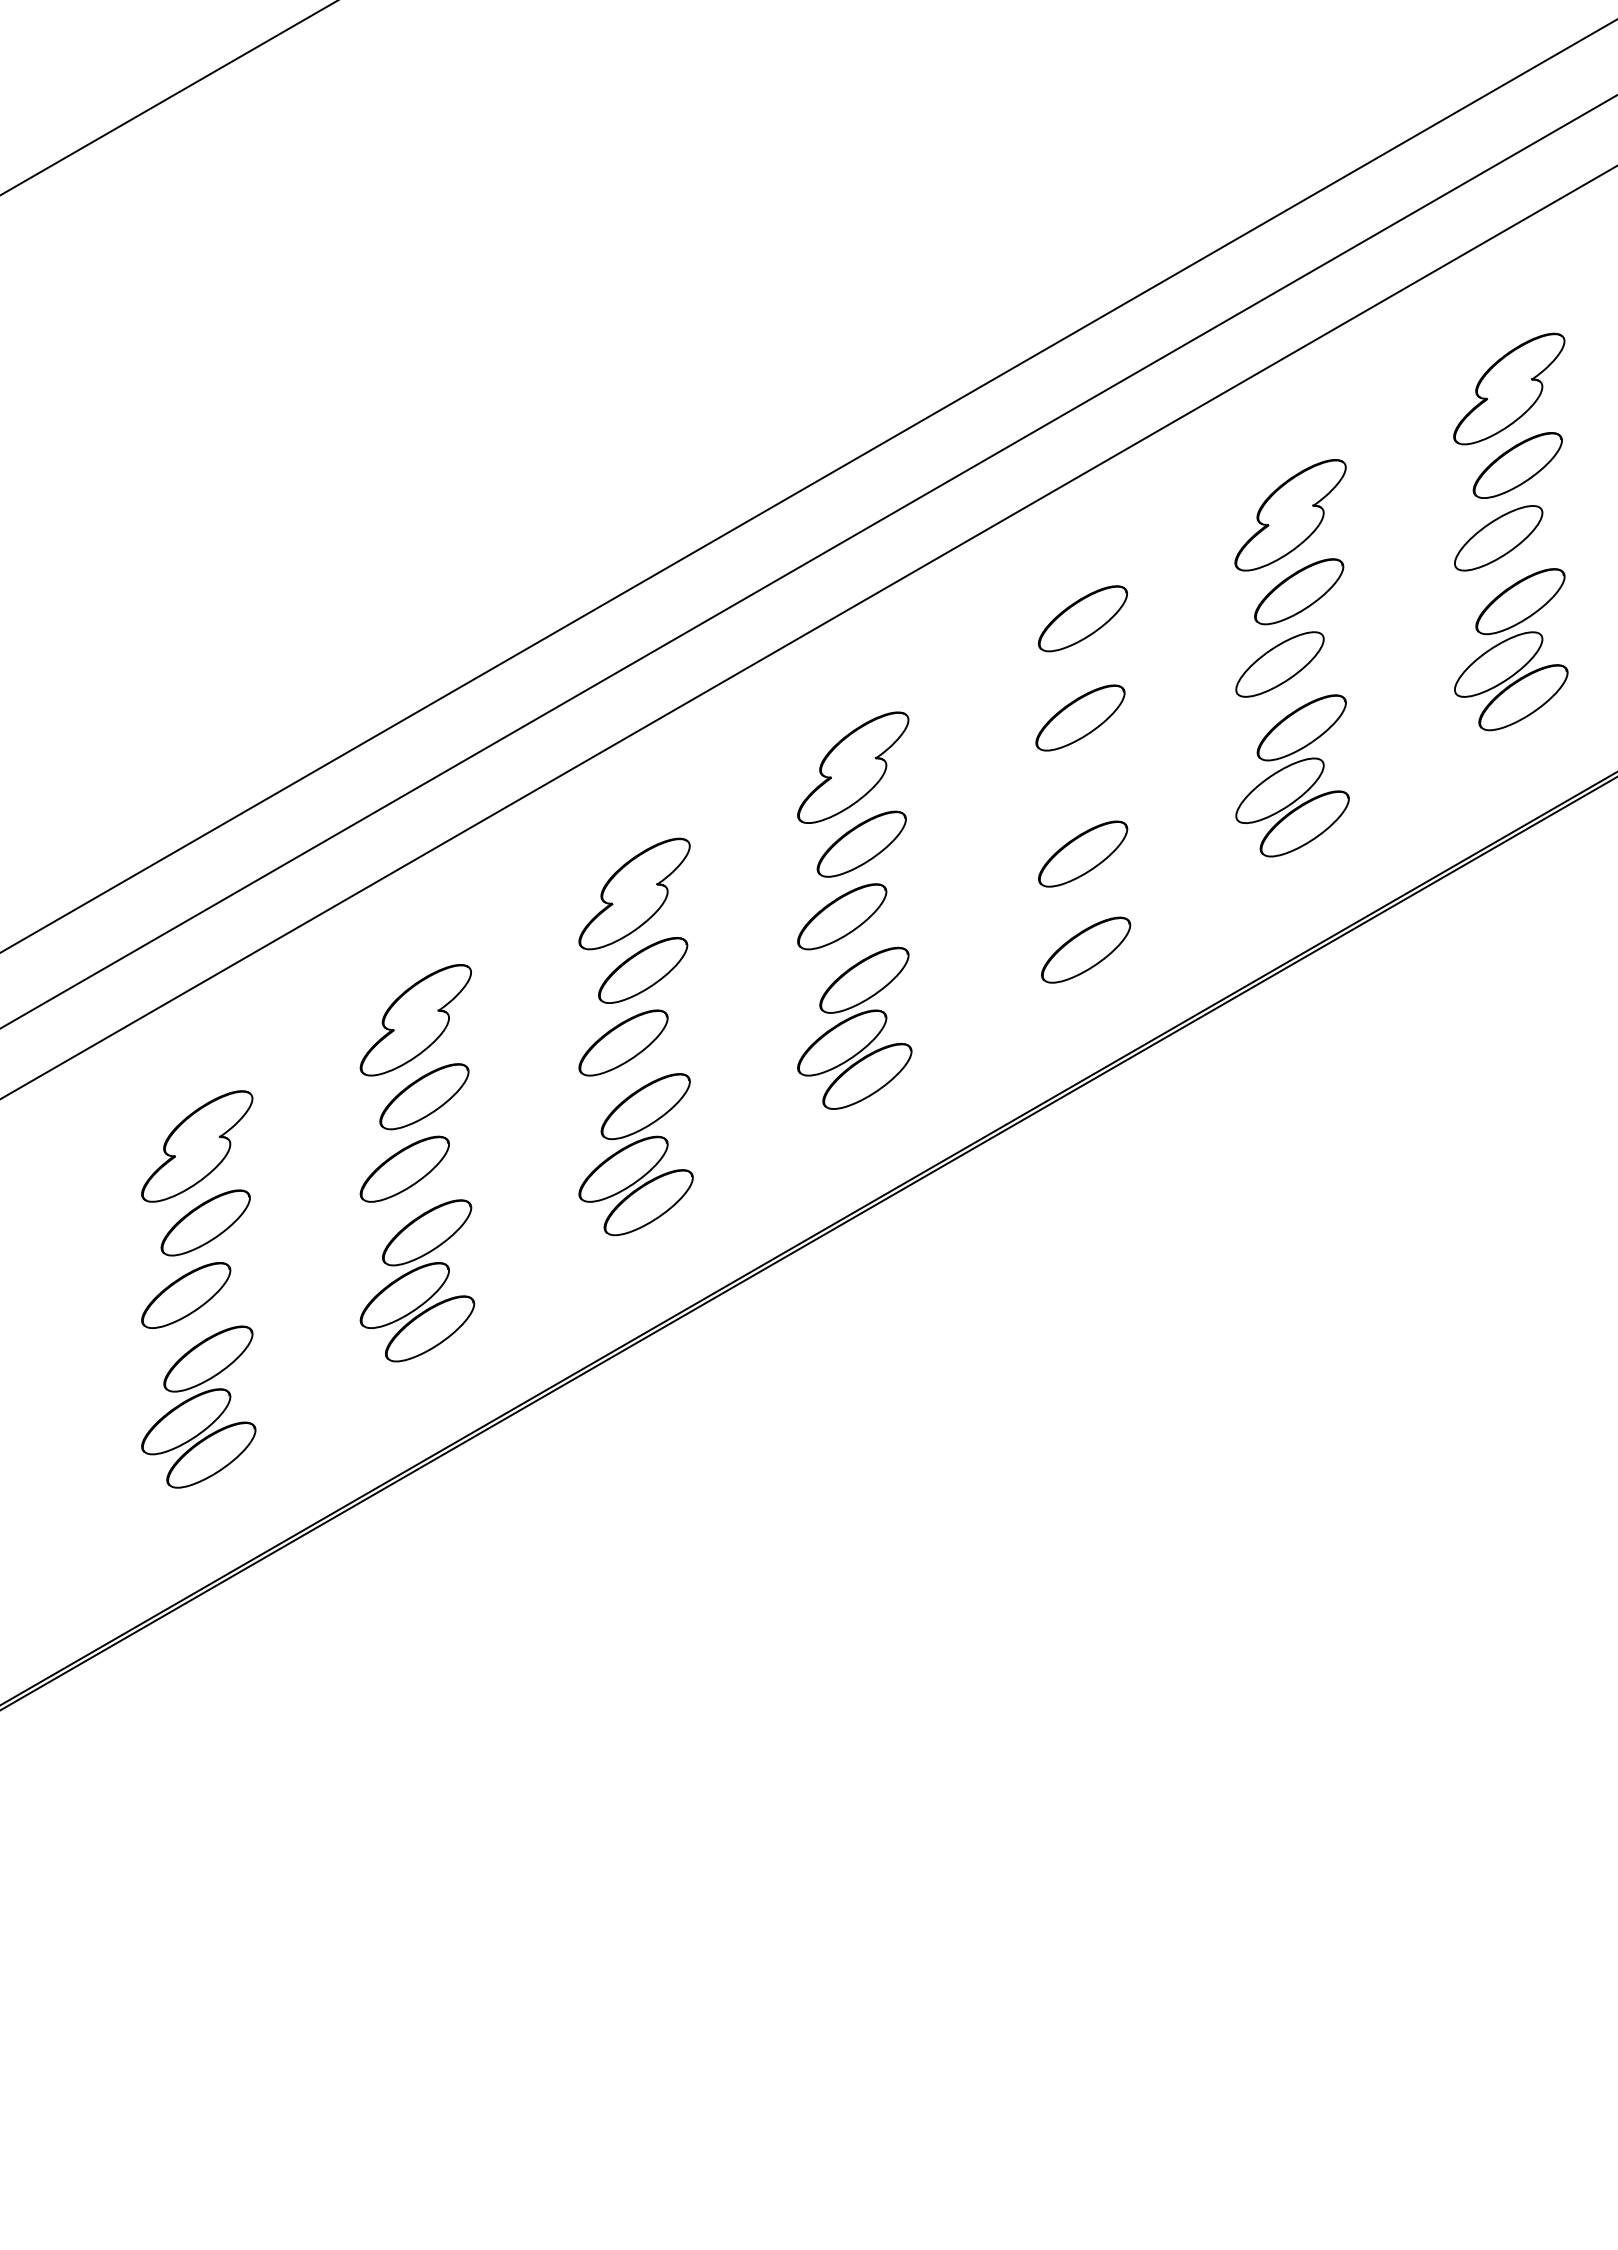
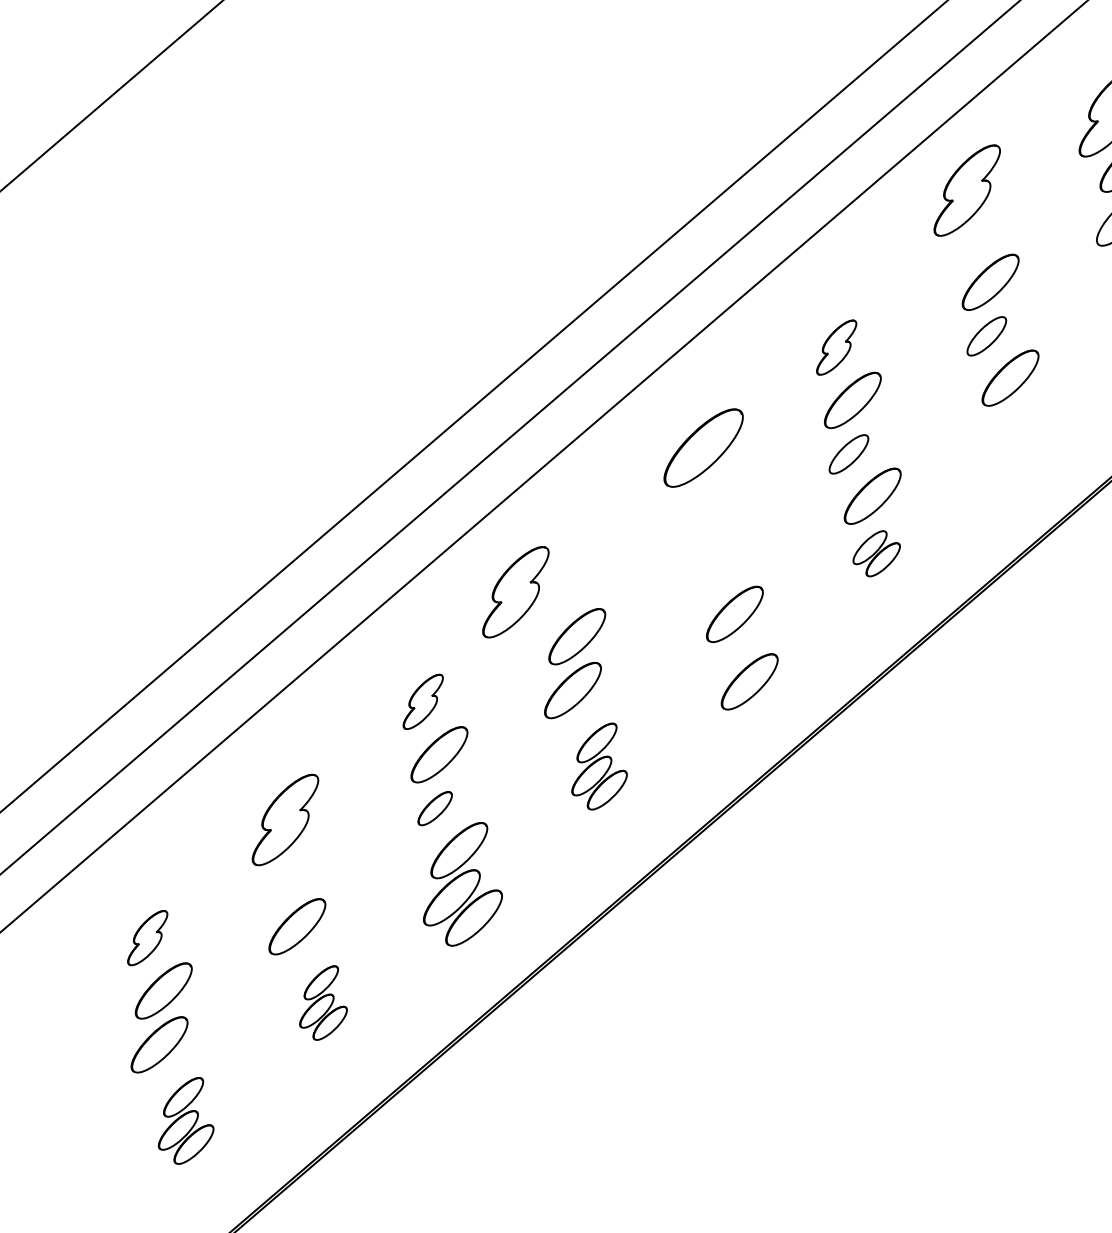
part: (1509, 388) -> (967, 190), moved
part: (1290, 515) -> (836, 347), size x0.6
part: (1498, 538) -> (986, 336), size x0.7
part: (1082, 618) -> (703, 448), size x1.4
part: (1279, 664) -> (848, 454), size x0.7
part: (1511, 681) -> (1014, 435), removed
part: (1080, 717) -> (714, 518), removed
part: (853, 767) -> (516, 592), moved
part: (1292, 807) -> (876, 553), size x0.6
part: (634, 893) -> (423, 701), size x0.6
part: (854, 1027) -> (596, 767), size x0.7
part: (623, 1042) -> (435, 808), size x0.6
part: (424, 1096) -> (301, 872), removed
part: (197, 1146) -> (147, 938), size x0.6
part: (417, 1280) -> (321, 1003), size x0.6
part: (198, 1406) -> (182, 1121), size x0.7

